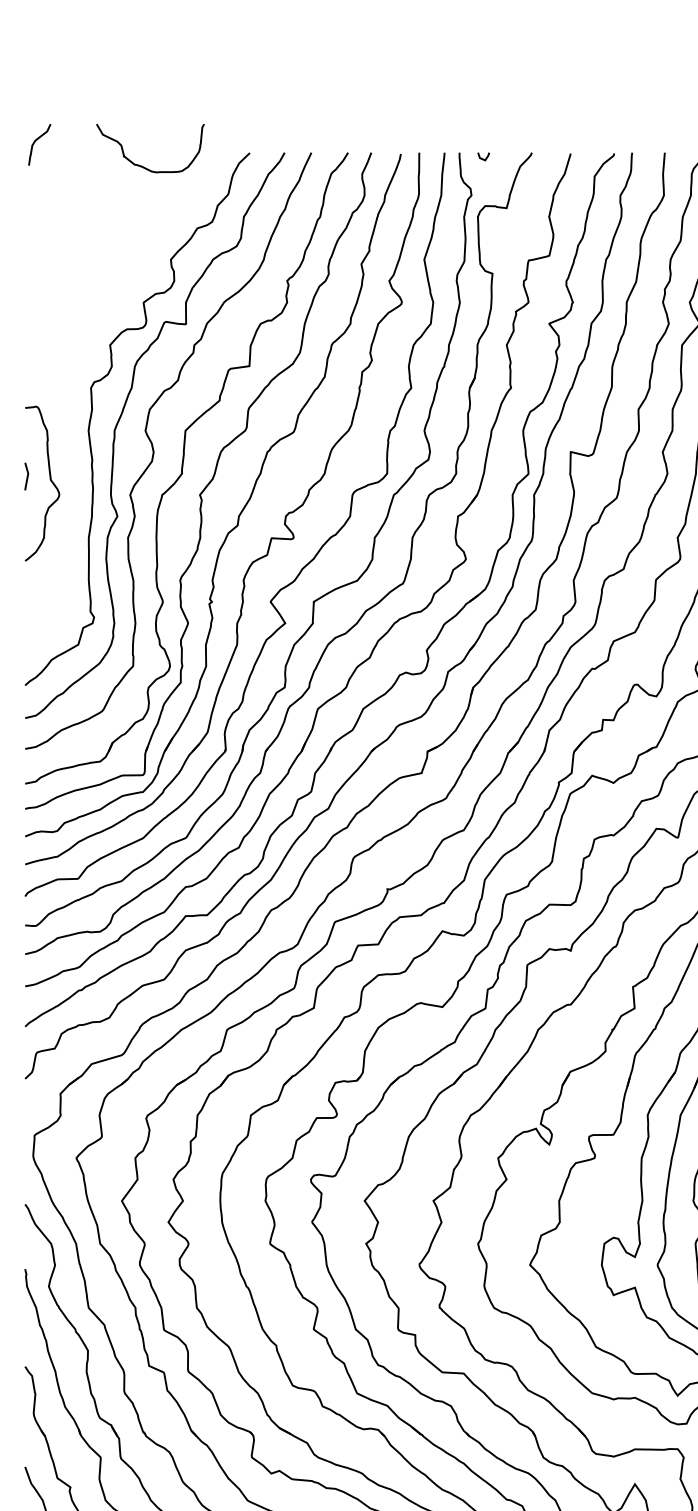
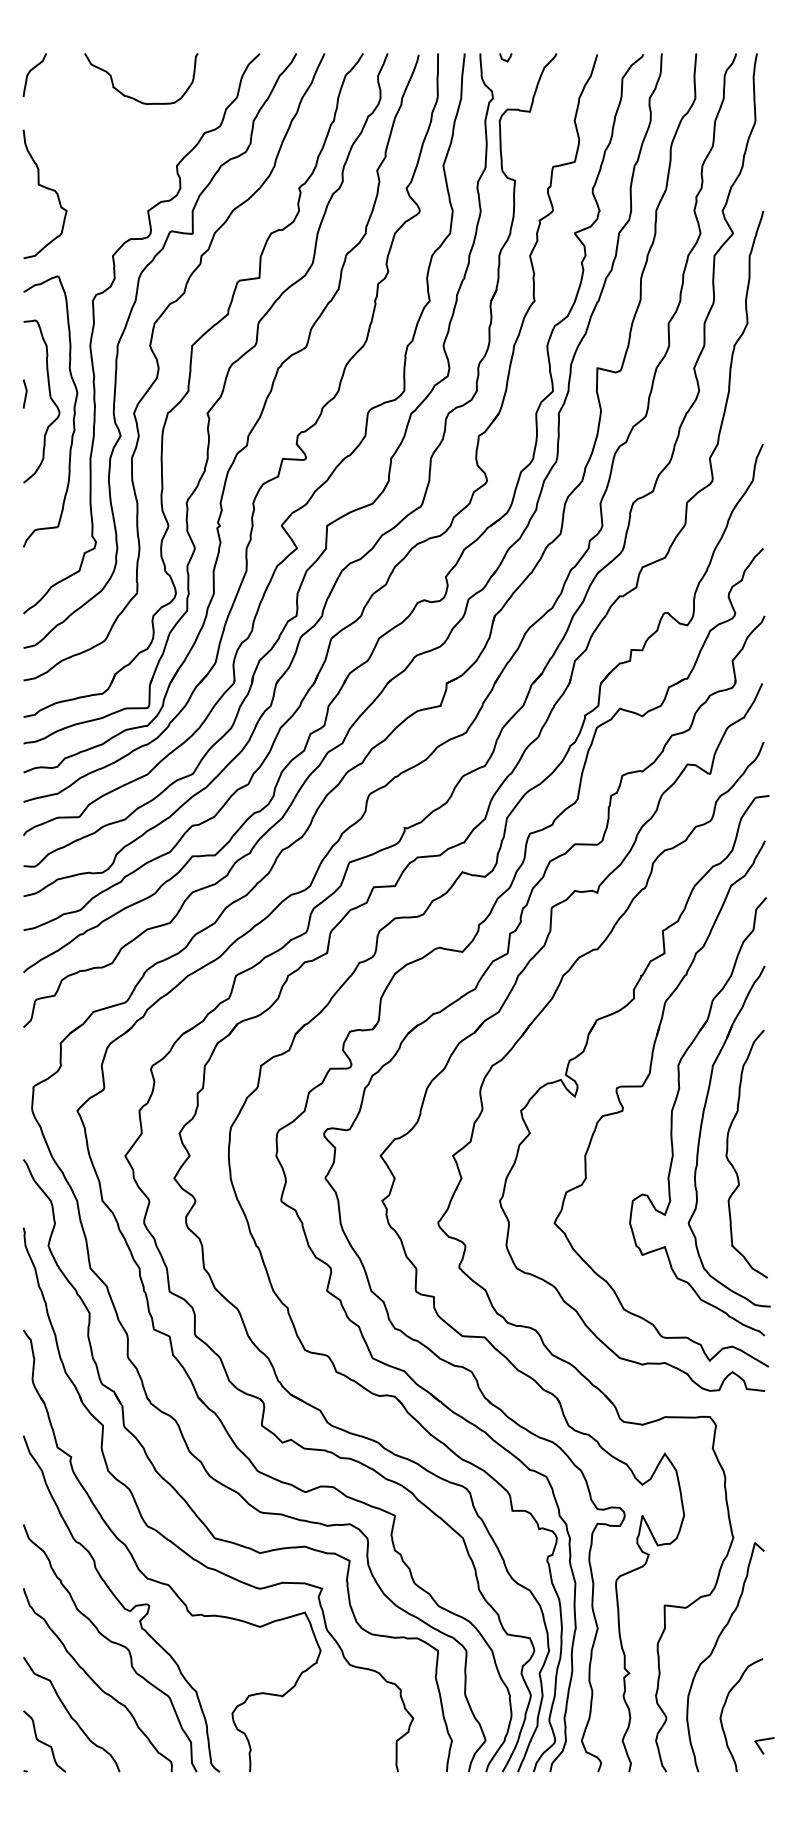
curve: (36, 141) -> (31, 71), moved
curve: (141, 165) -> (131, 96), moved
curve: (47, 282) -> (47, 189), added
curve: (72, 493) -> (73, 411), added

